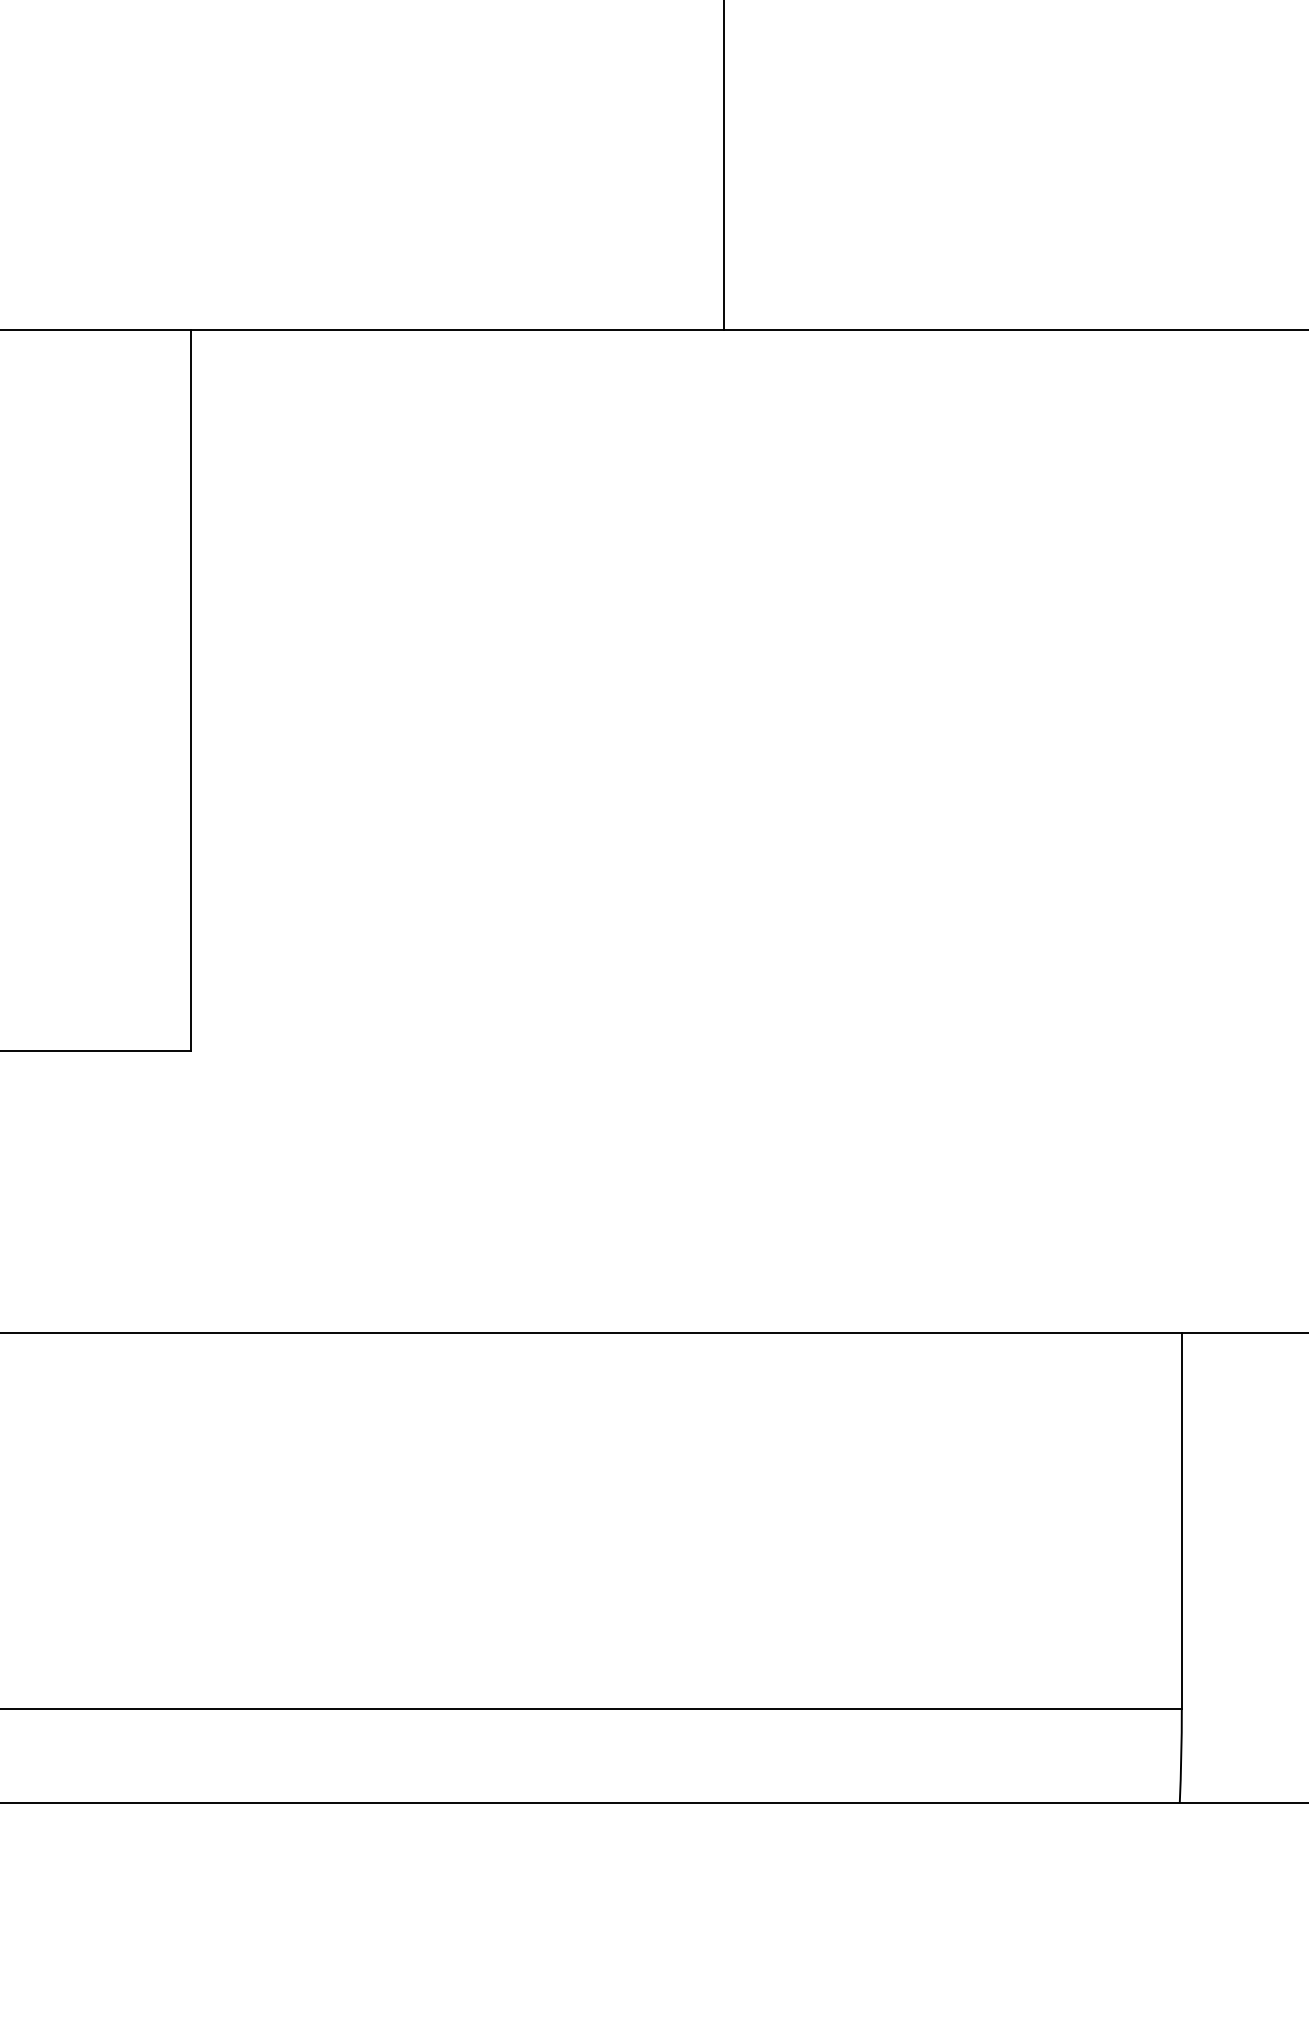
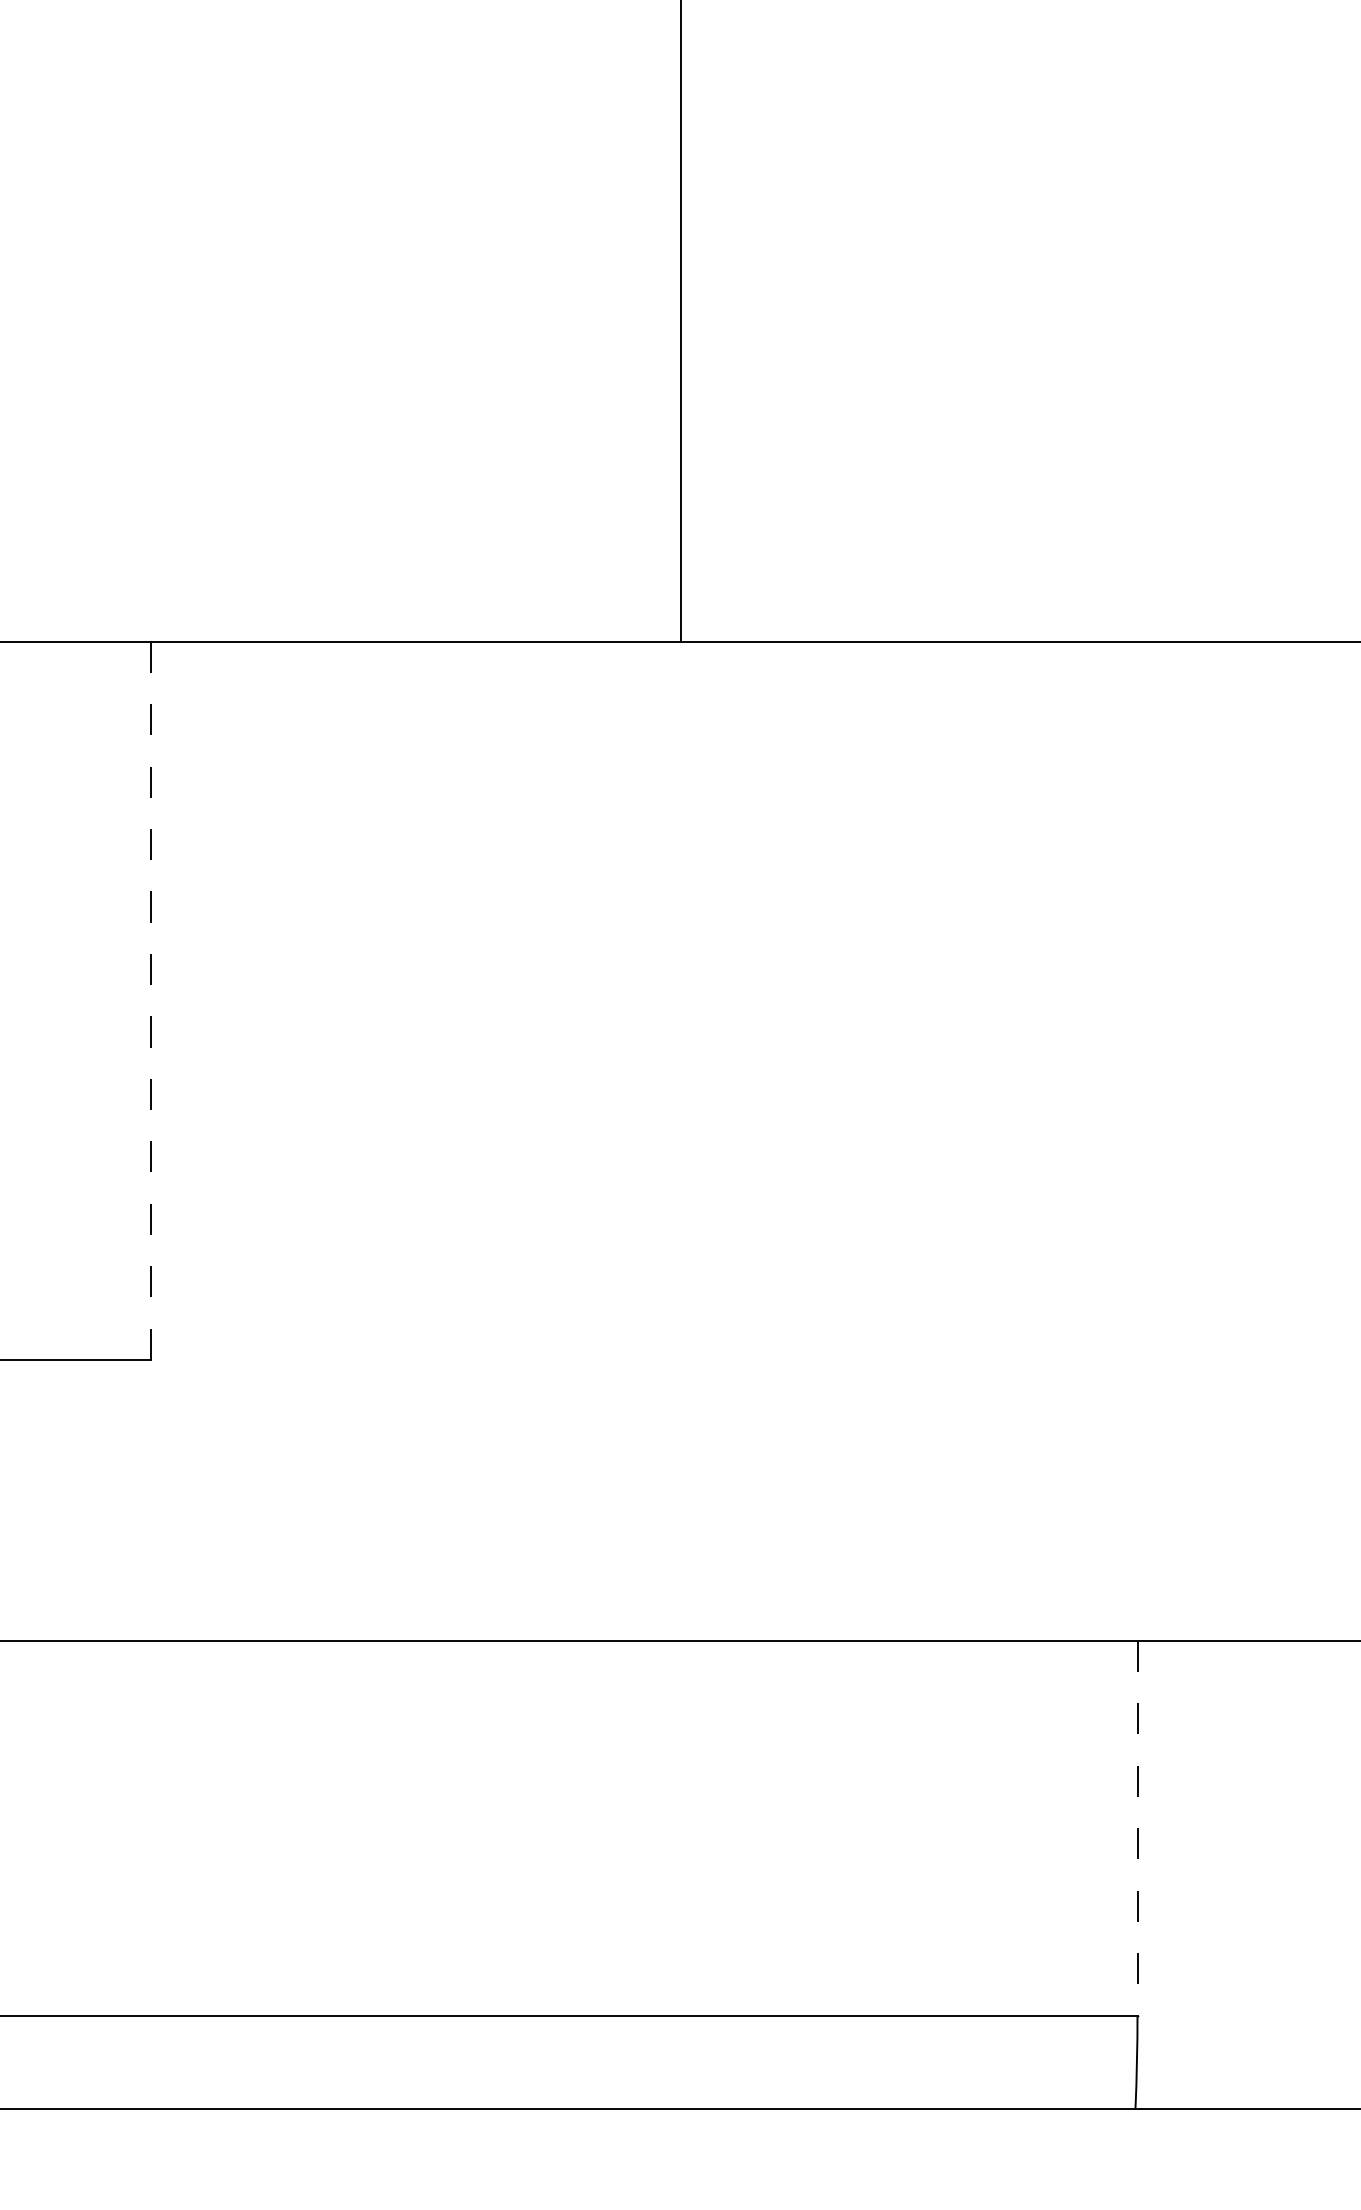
line: (190, 691) -> (150, 1001), solid -> dashed
line: (1181, 1521) -> (1137, 1828), solid -> dashed

